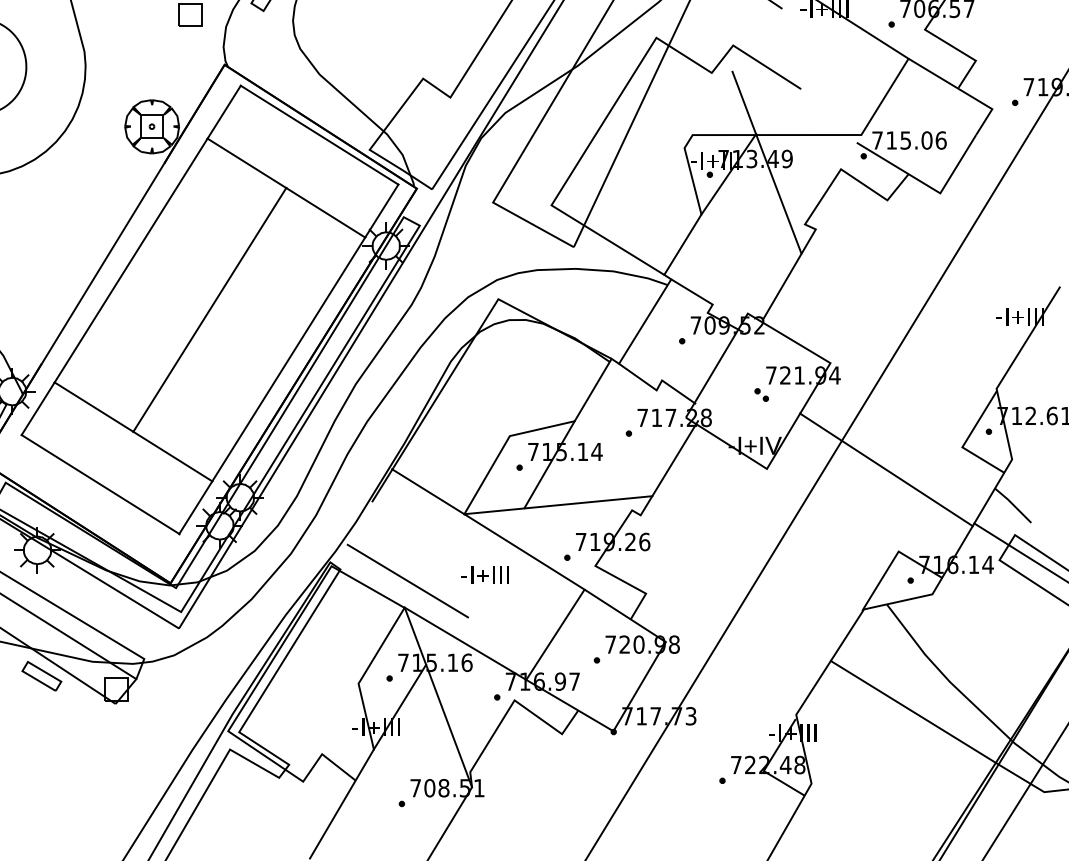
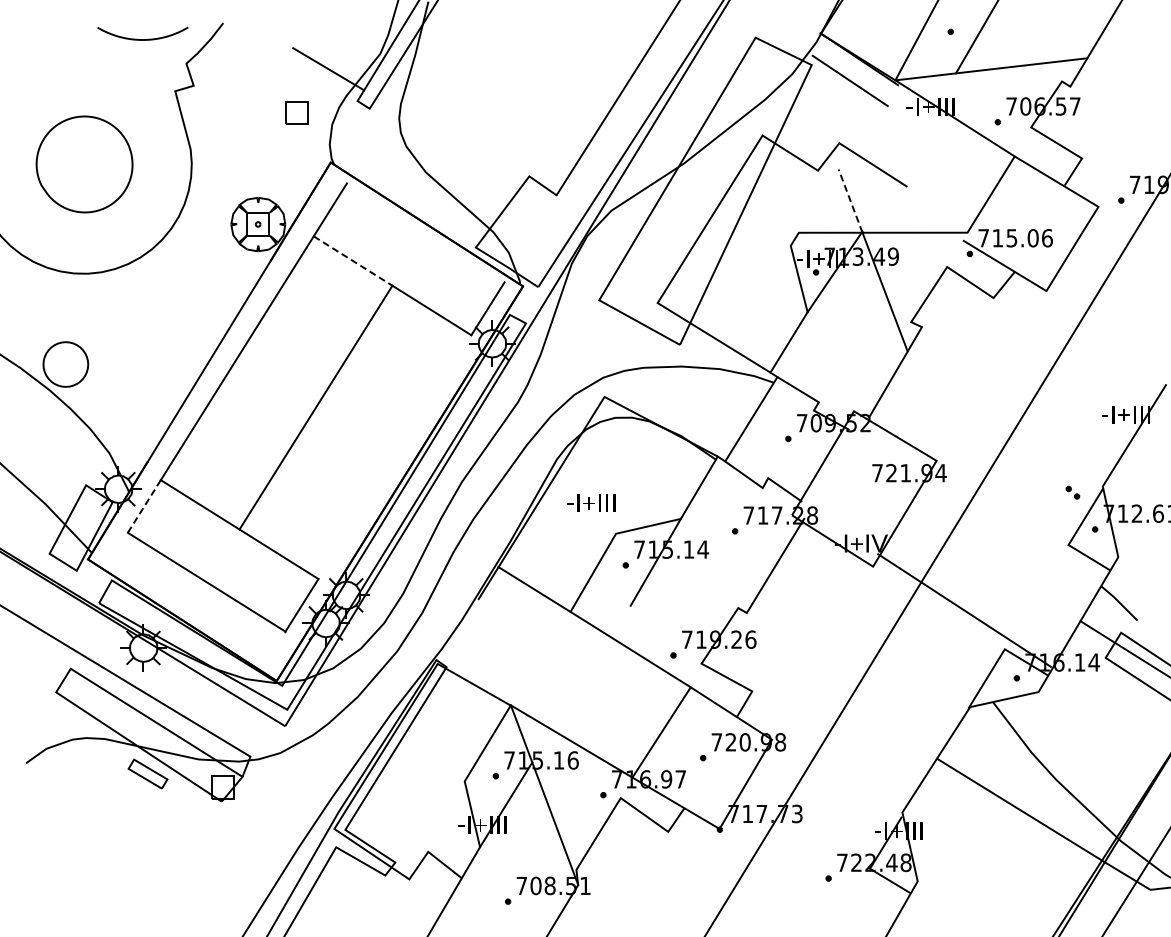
line: (744, 103) -> (850, 201), solid -> dashed
line: (319, 134) -> (425, 232), removed
line: (247, 163) -> (353, 261), solid -> dashed
line: (288, 359) -> (394, 457), removed
part: (761, 394) -> (1072, 492), moved
line: (38, 408) -> (144, 506), solid -> dashed
line: (886, 469) -> (964, 610), moved
line: (558, 504) -> (664, 602), removed
text: (485, 574) -> (591, 502), moved
line: (407, 580) -> (513, 678), removed

